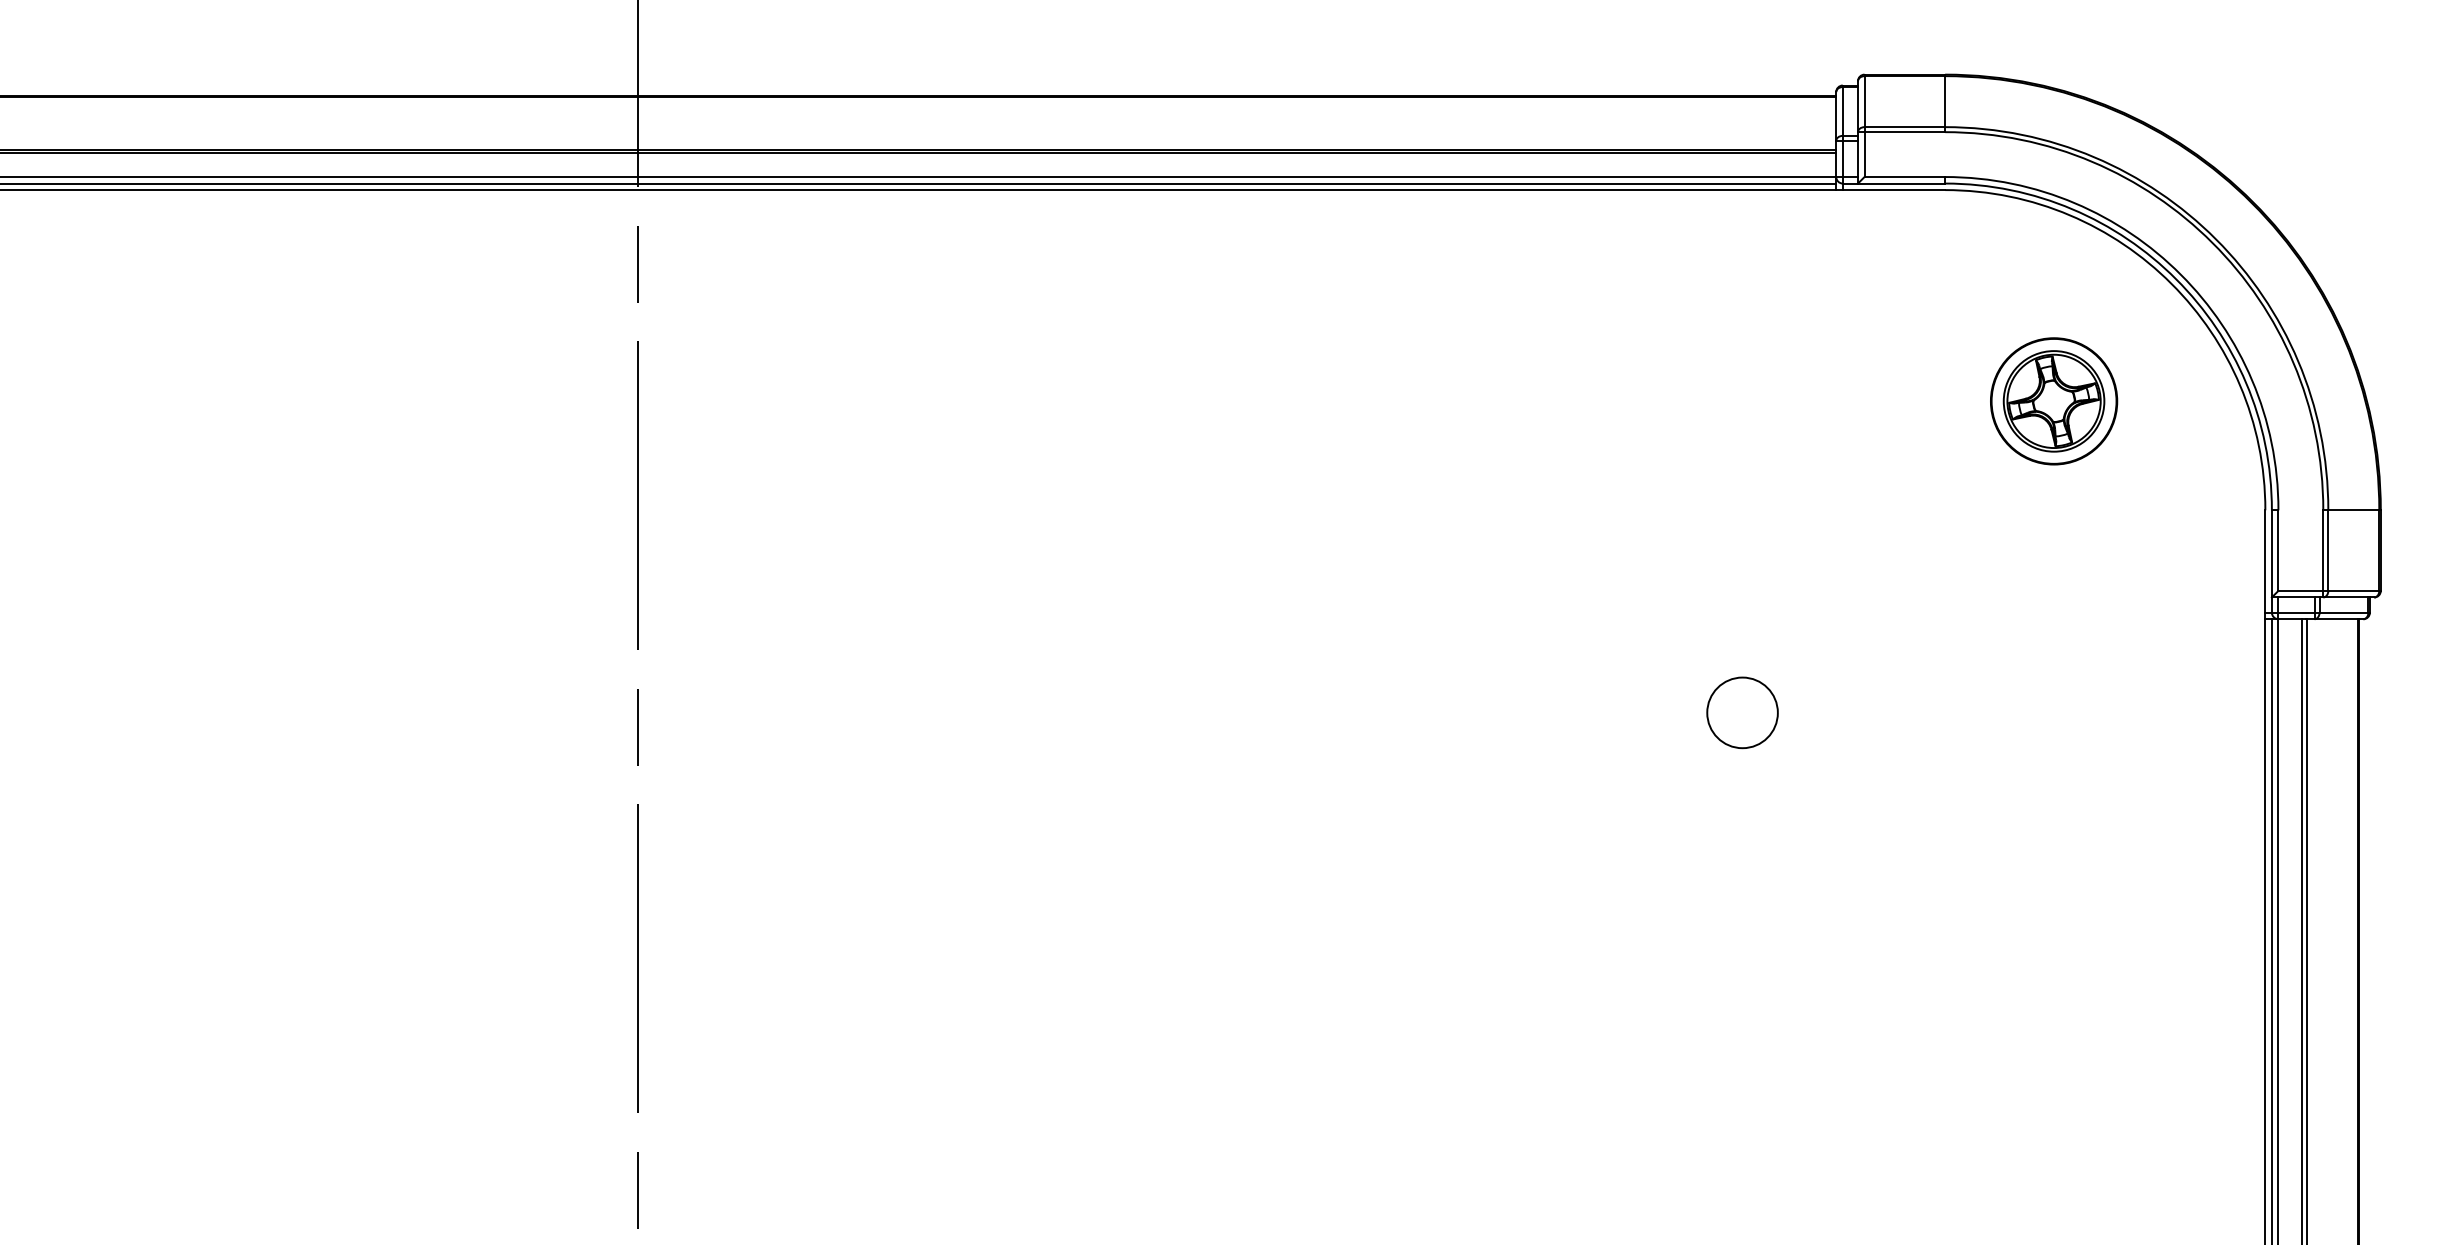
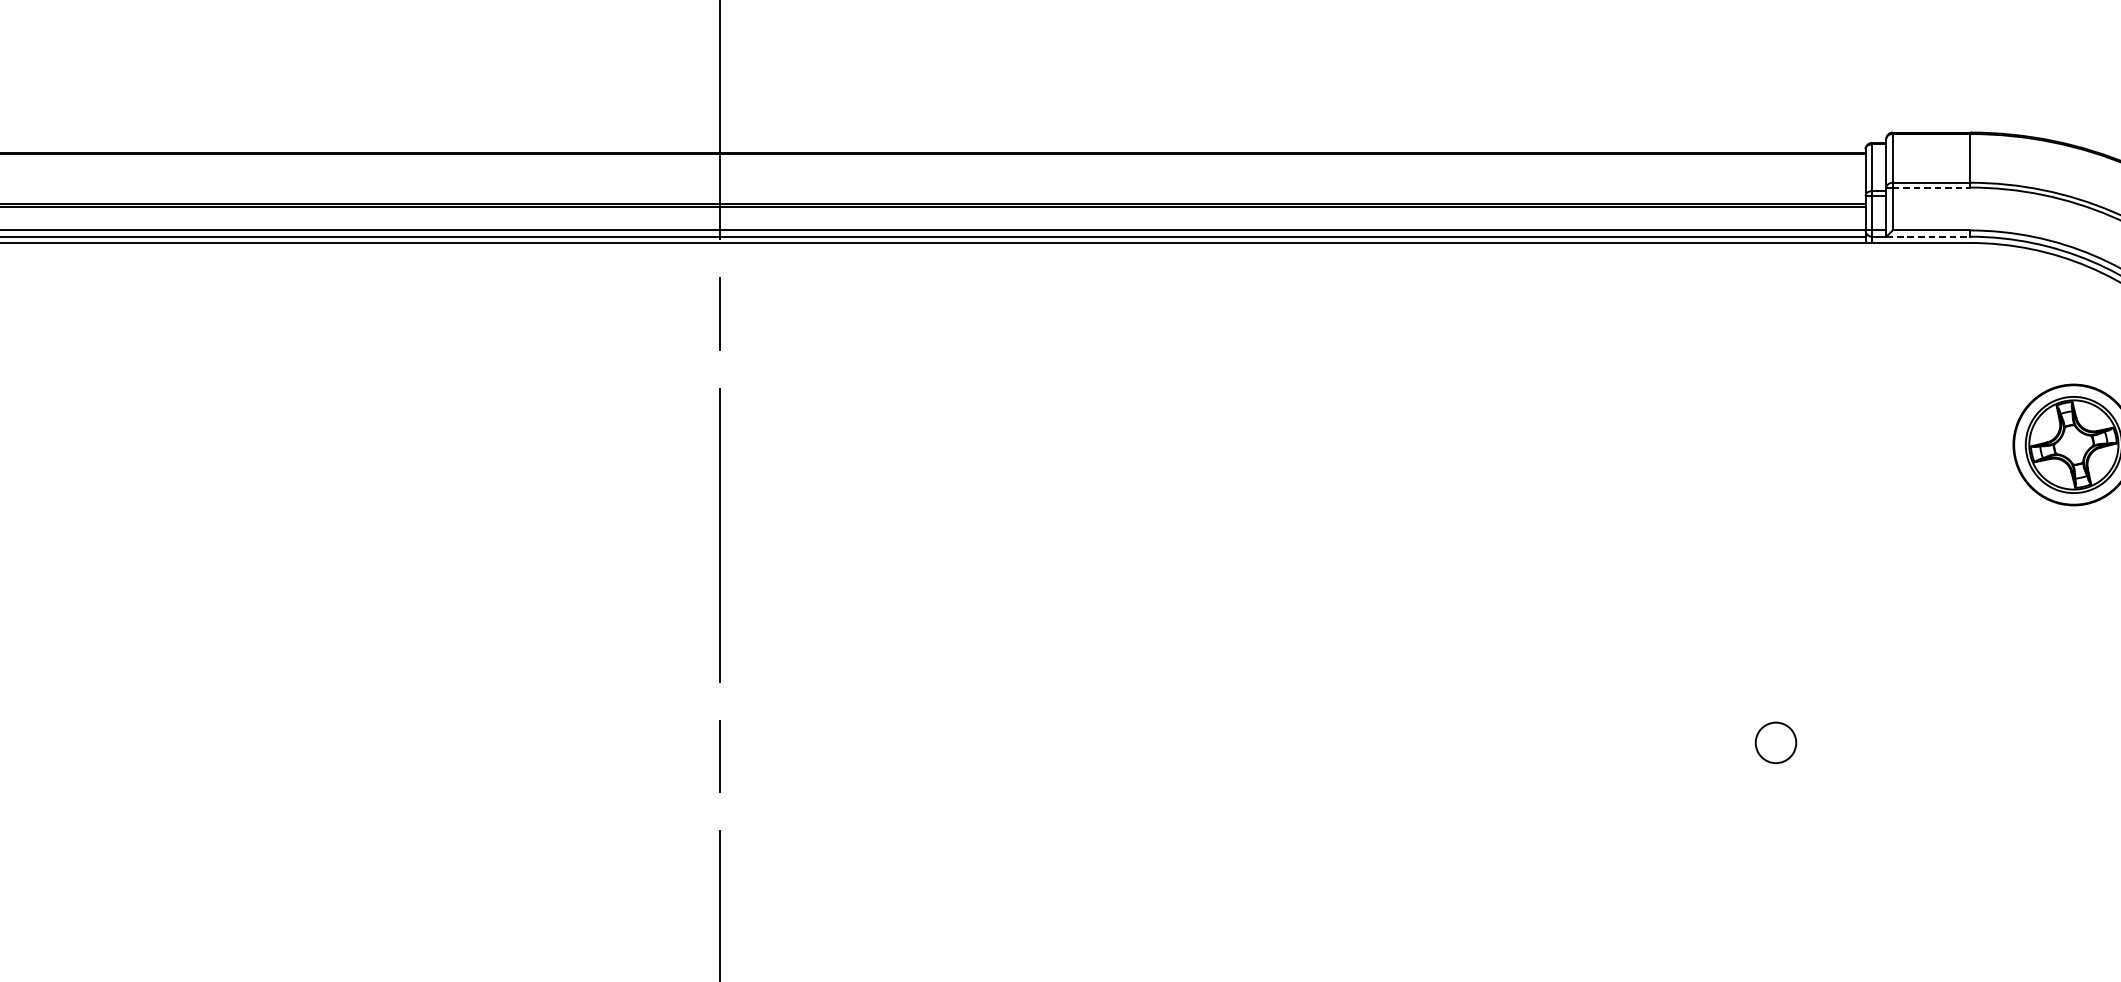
line: (1905, 132) -> (1931, 187), solid -> dashed
line: (1901, 183) -> (1927, 236), solid -> dashed
circle: (1742, 712) -> (1775, 742), size x0.6

